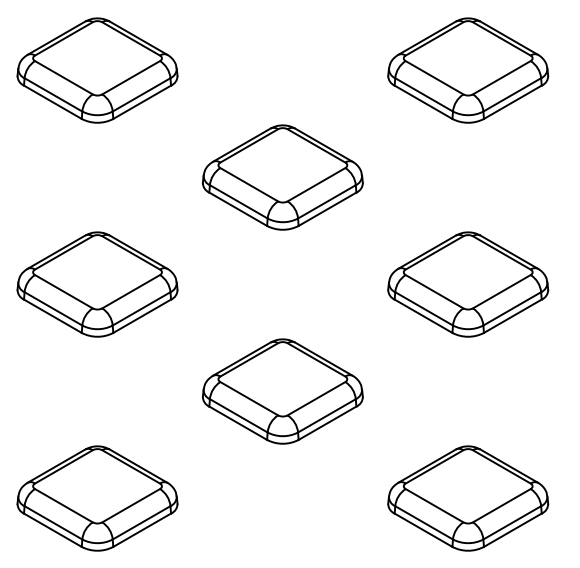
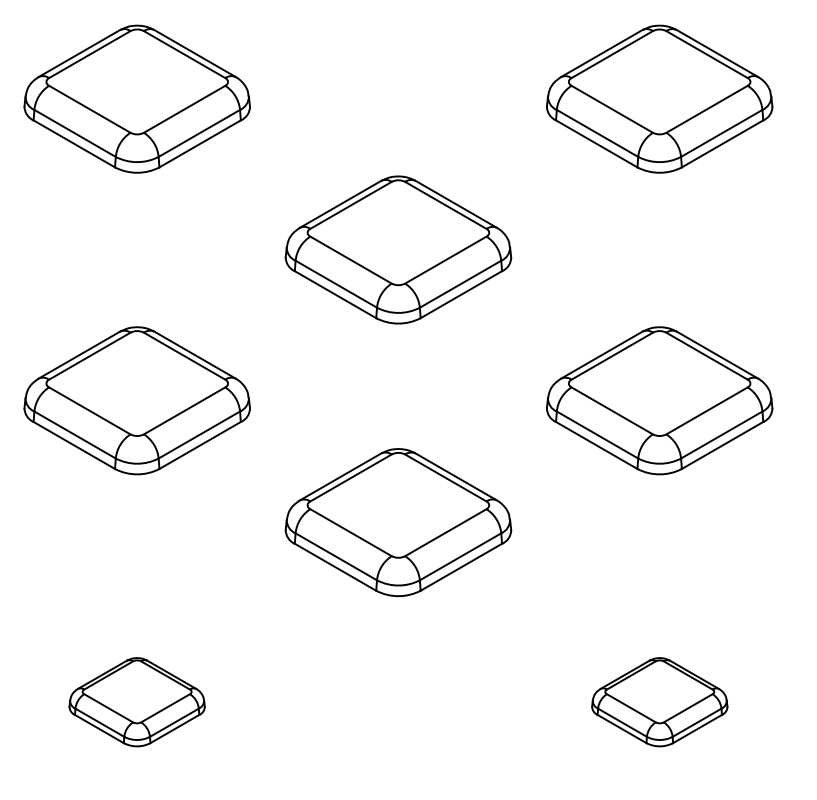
part: (282, 391) -> (398, 522), moved
part: (97, 497) -> (136, 701), size x0.6
part: (468, 497) -> (659, 701), size x0.6

